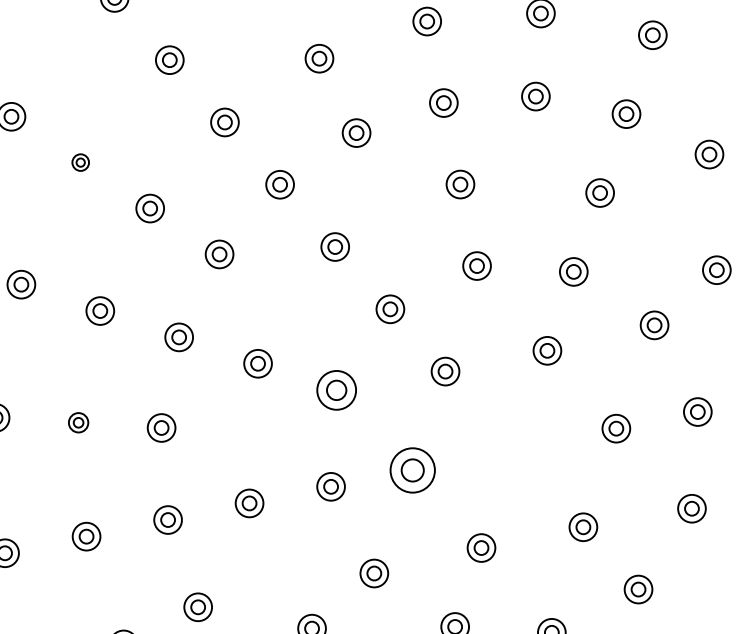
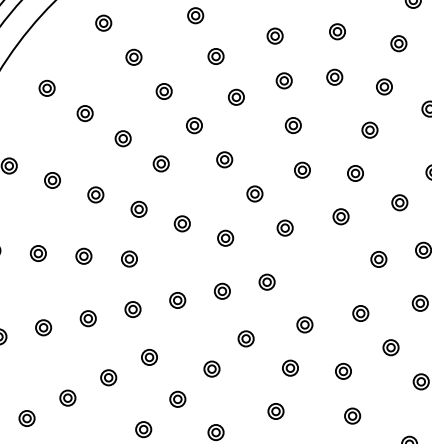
part: (79, 162) -> (84, 113), size x1.67
part: (336, 388) -> (225, 237), size x0.71
part: (77, 421) -> (83, 255), size x1.43
part: (411, 468) -> (266, 281), size x0.62

